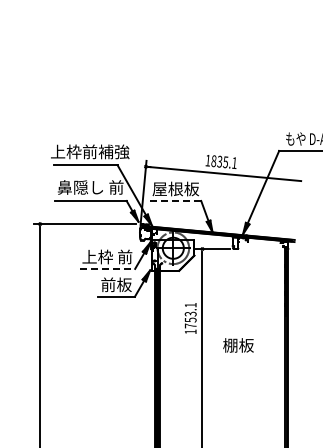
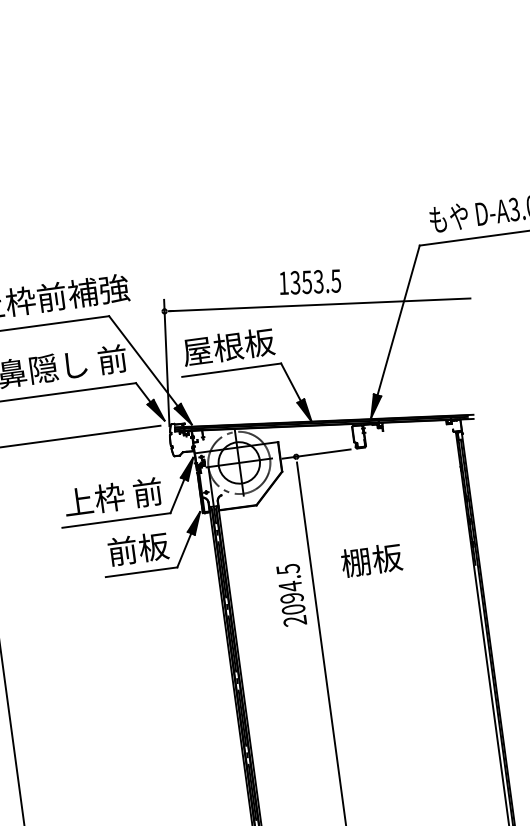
text: (223, 162) -> (314, 282), 1835.1 -> 1353.5
line: (176, 200) -> (232, 369), dashed -> solid
line: (107, 268) -> (116, 519), dashed -> solid
text: (190, 318) -> (291, 595), 1753.1 -> 2094.5
text: (238, 345) -> (371, 560), moved

